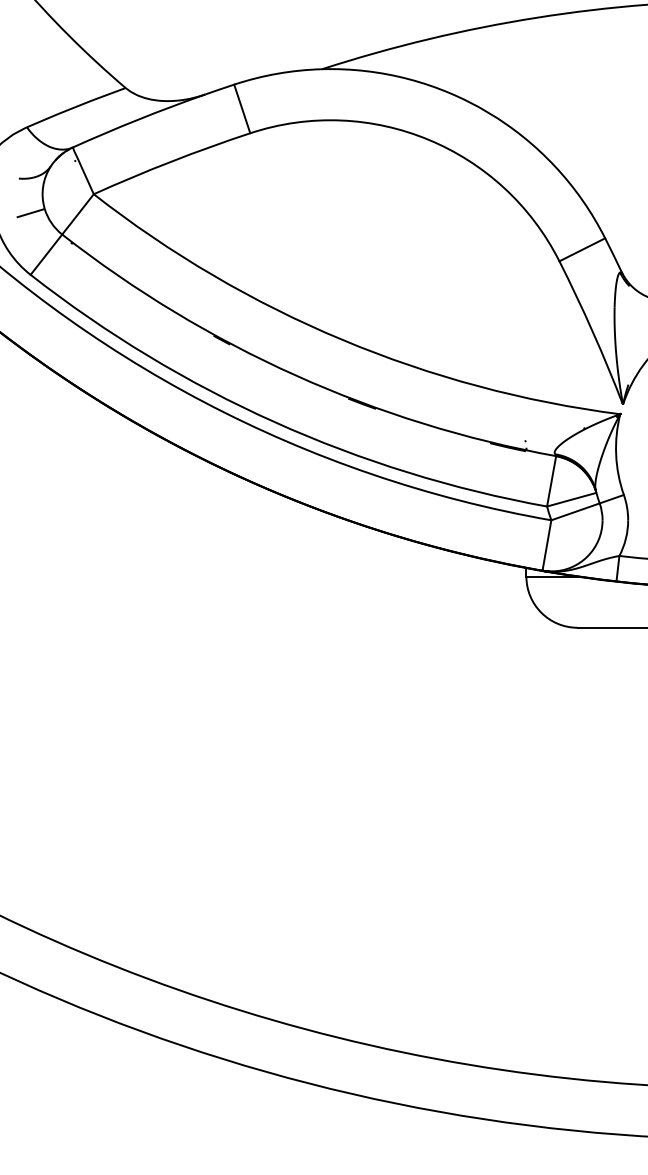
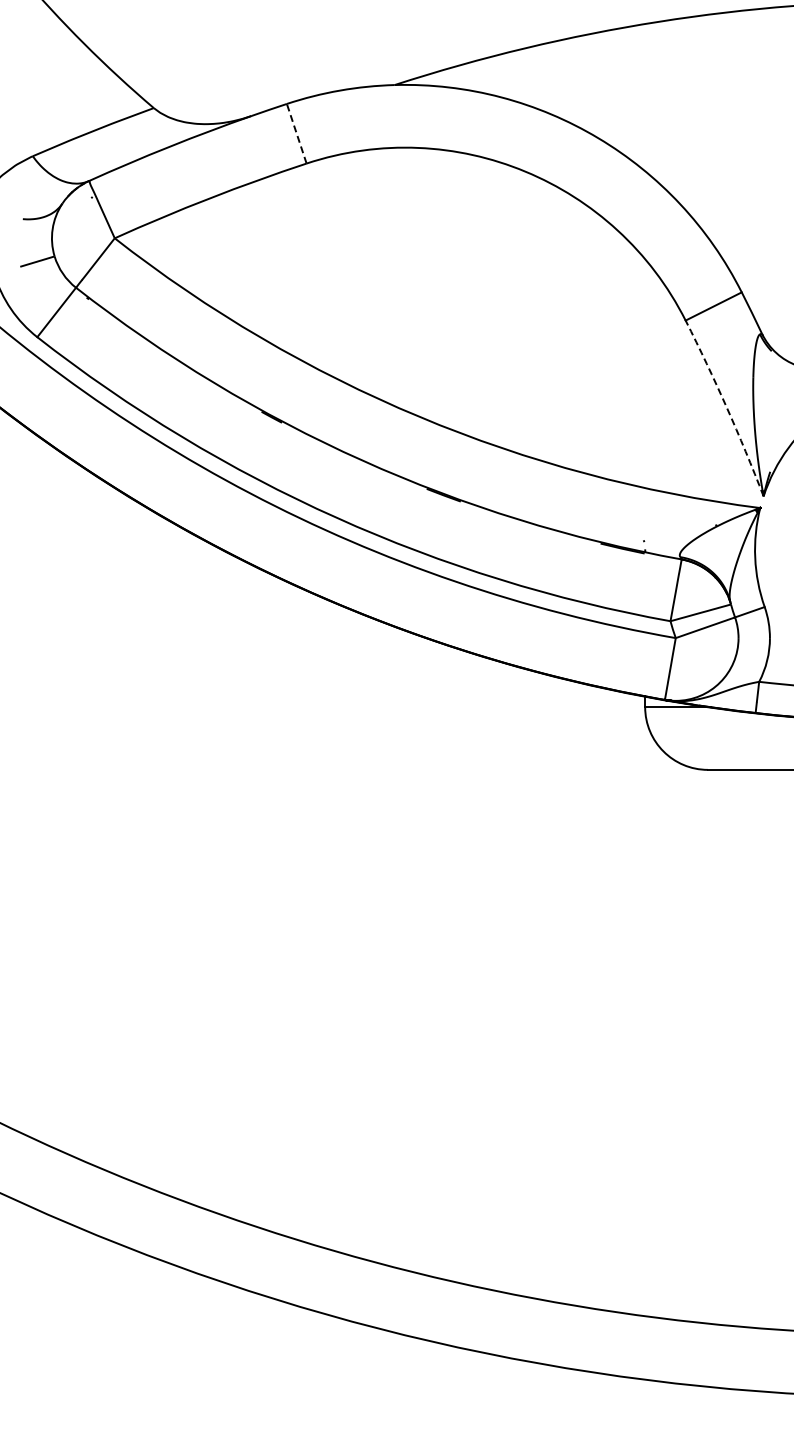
line: (242, 108) -> (296, 133), solid -> dashed
arc: (592, 332) -> (726, 407), solid -> dashed

